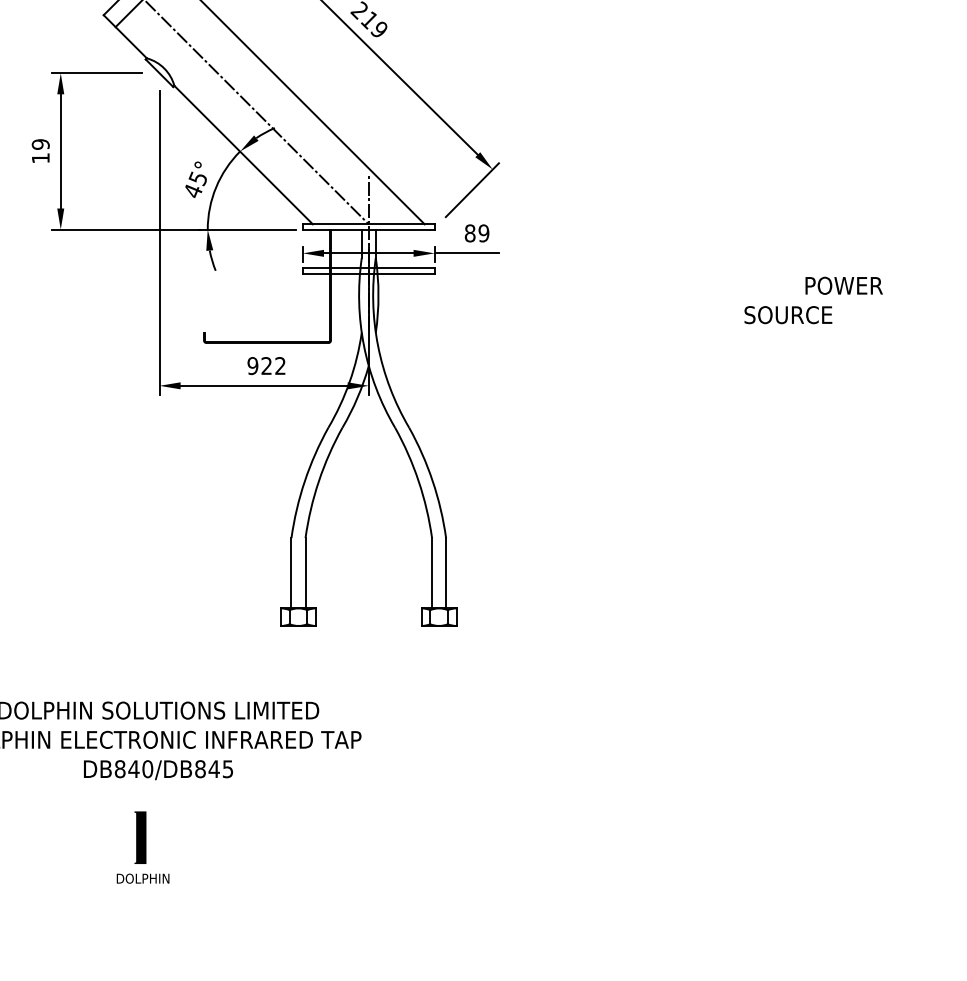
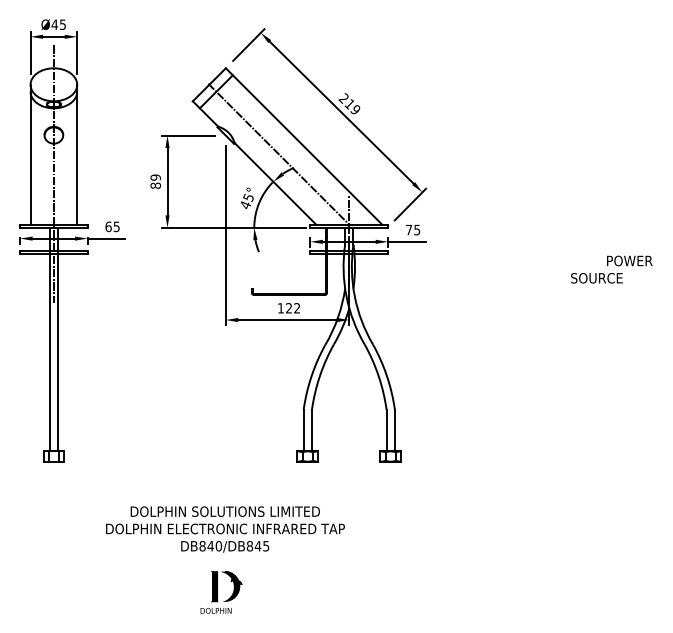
text: (40, 157) -> (155, 185), 19 -> 89
text: (477, 232) -> (413, 229), 89 -> 75
text: (252, 366) -> (280, 308), 922 -> 122
fill: (169, 835) -> (231, 585), added

